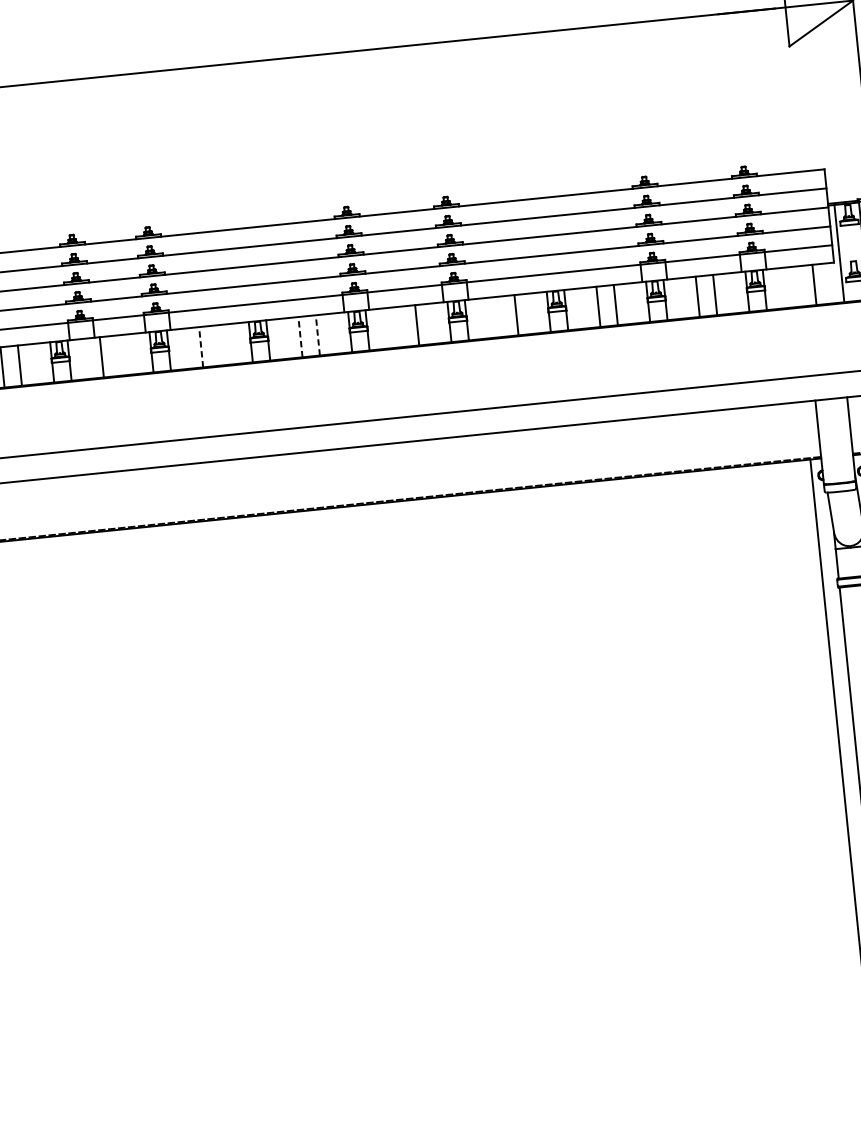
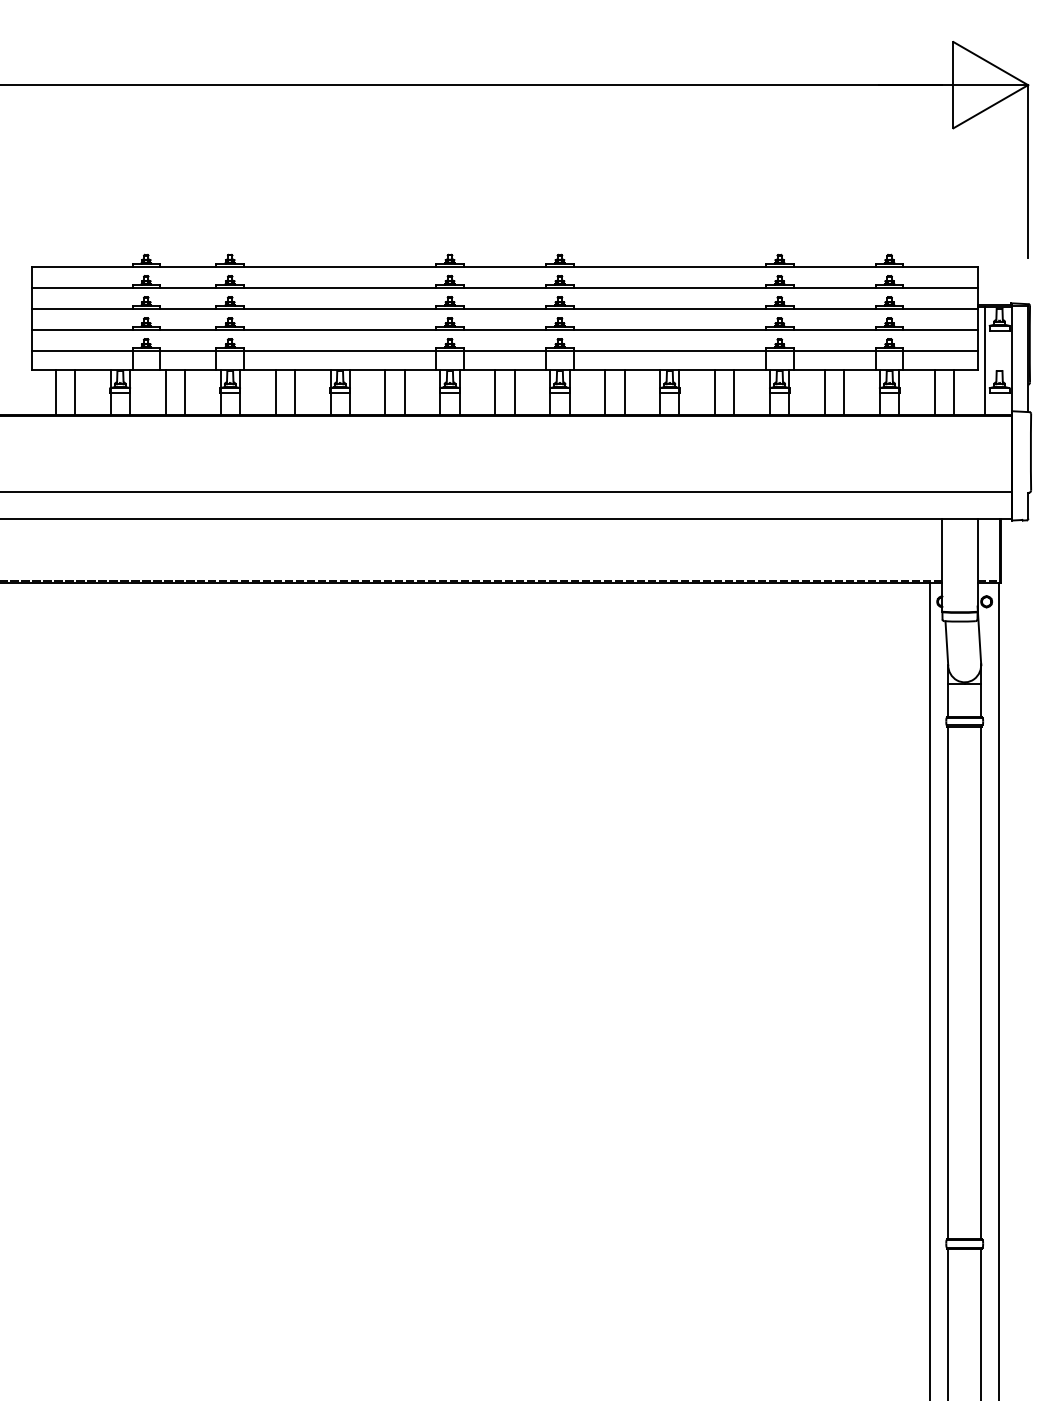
line: (797, 286) -> (935, 392), added
line: (499, 317) -> (605, 392), added
line: (399, 327) -> (495, 392), added
line: (317, 334) -> (404, 391), dashed -> solid
line: (300, 336) -> (385, 391), dashed -> solid
line: (218, 345) -> (294, 392), added
line: (201, 346) -> (275, 391), dashed -> solid
line: (118, 355) -> (184, 392), added

